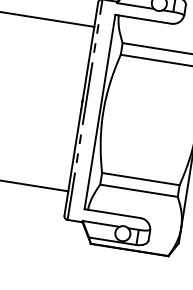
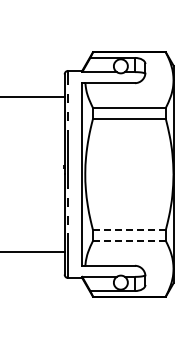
line: (139, 179) -> (128, 230), solid -> dashed
line: (139, 191) -> (129, 241), solid -> dashed

